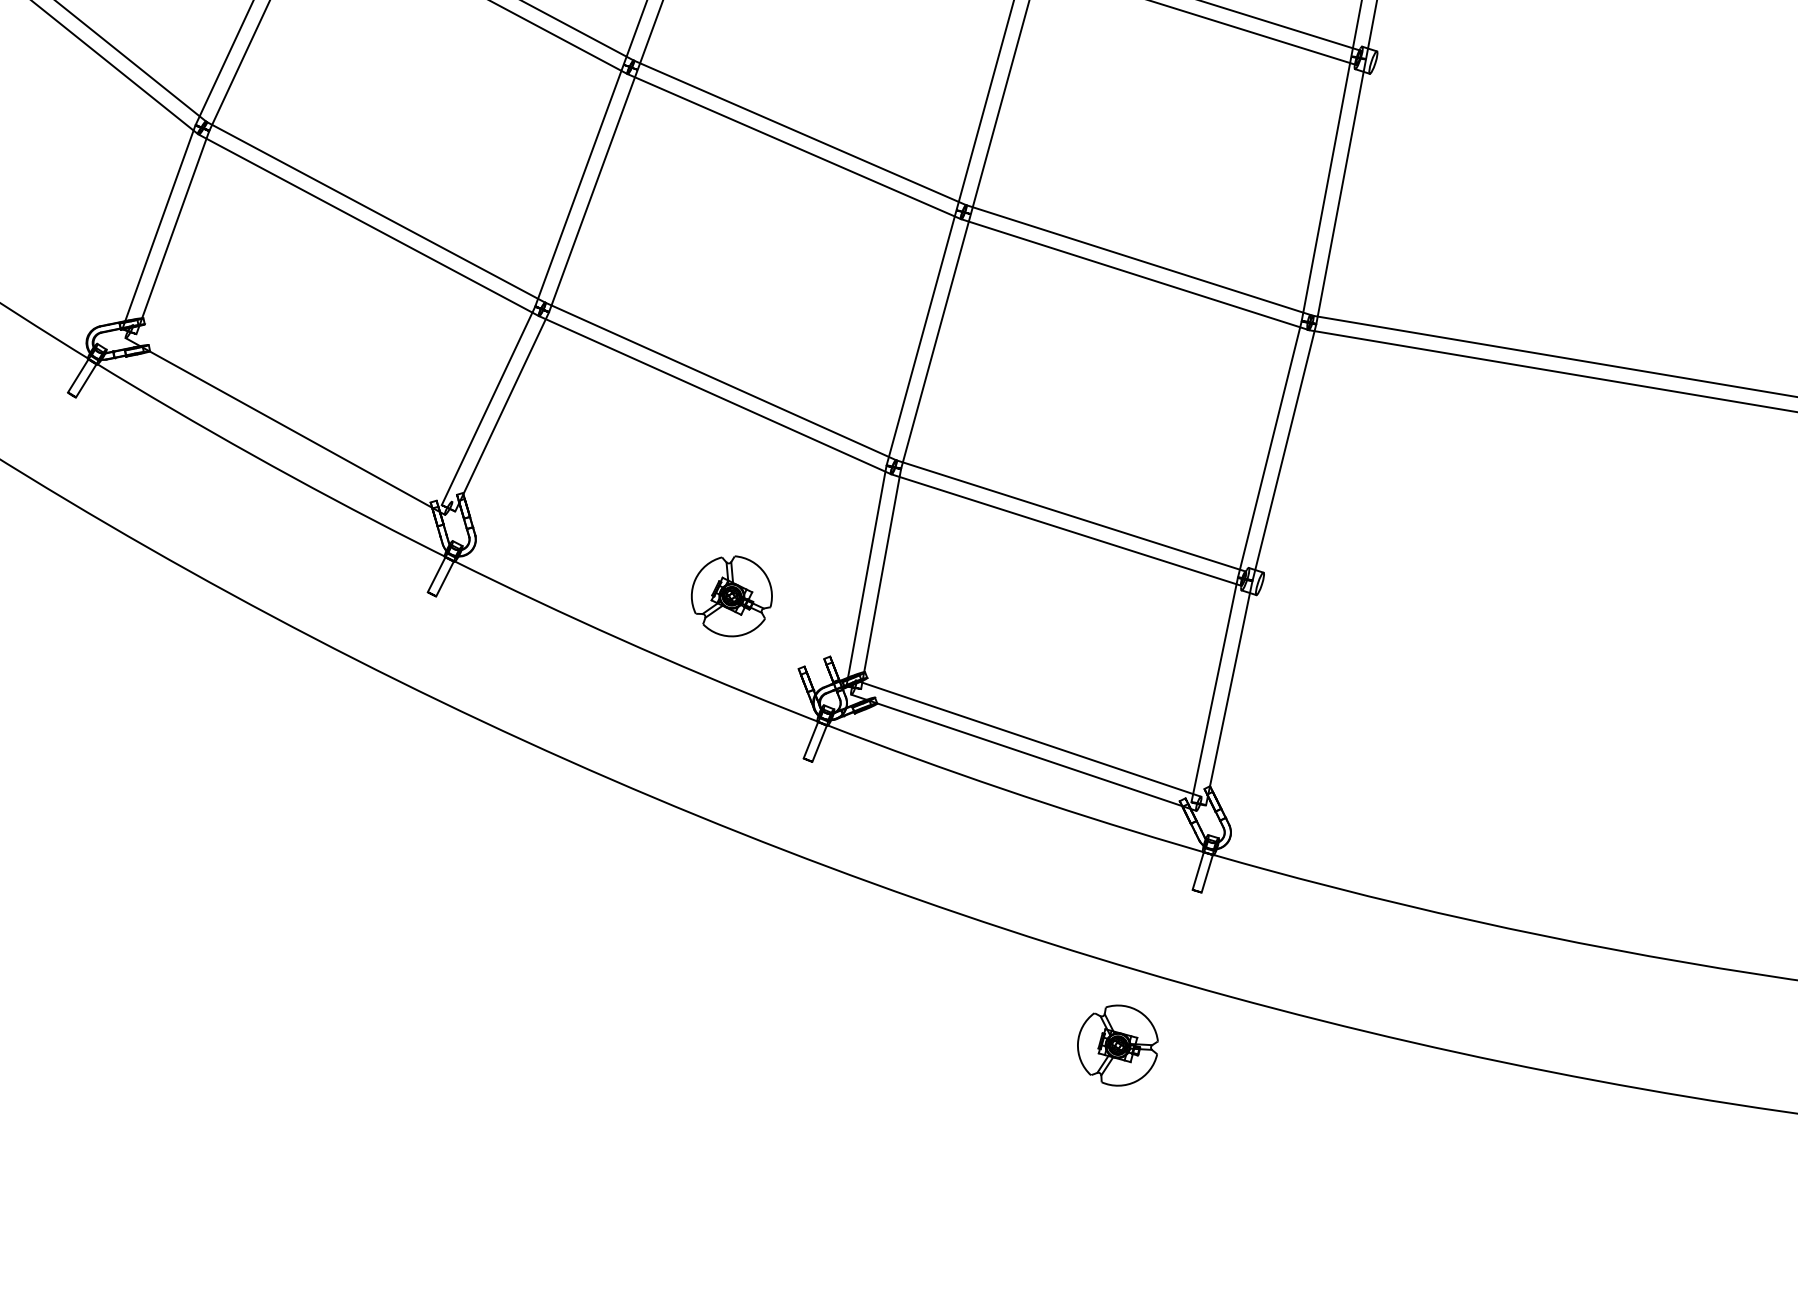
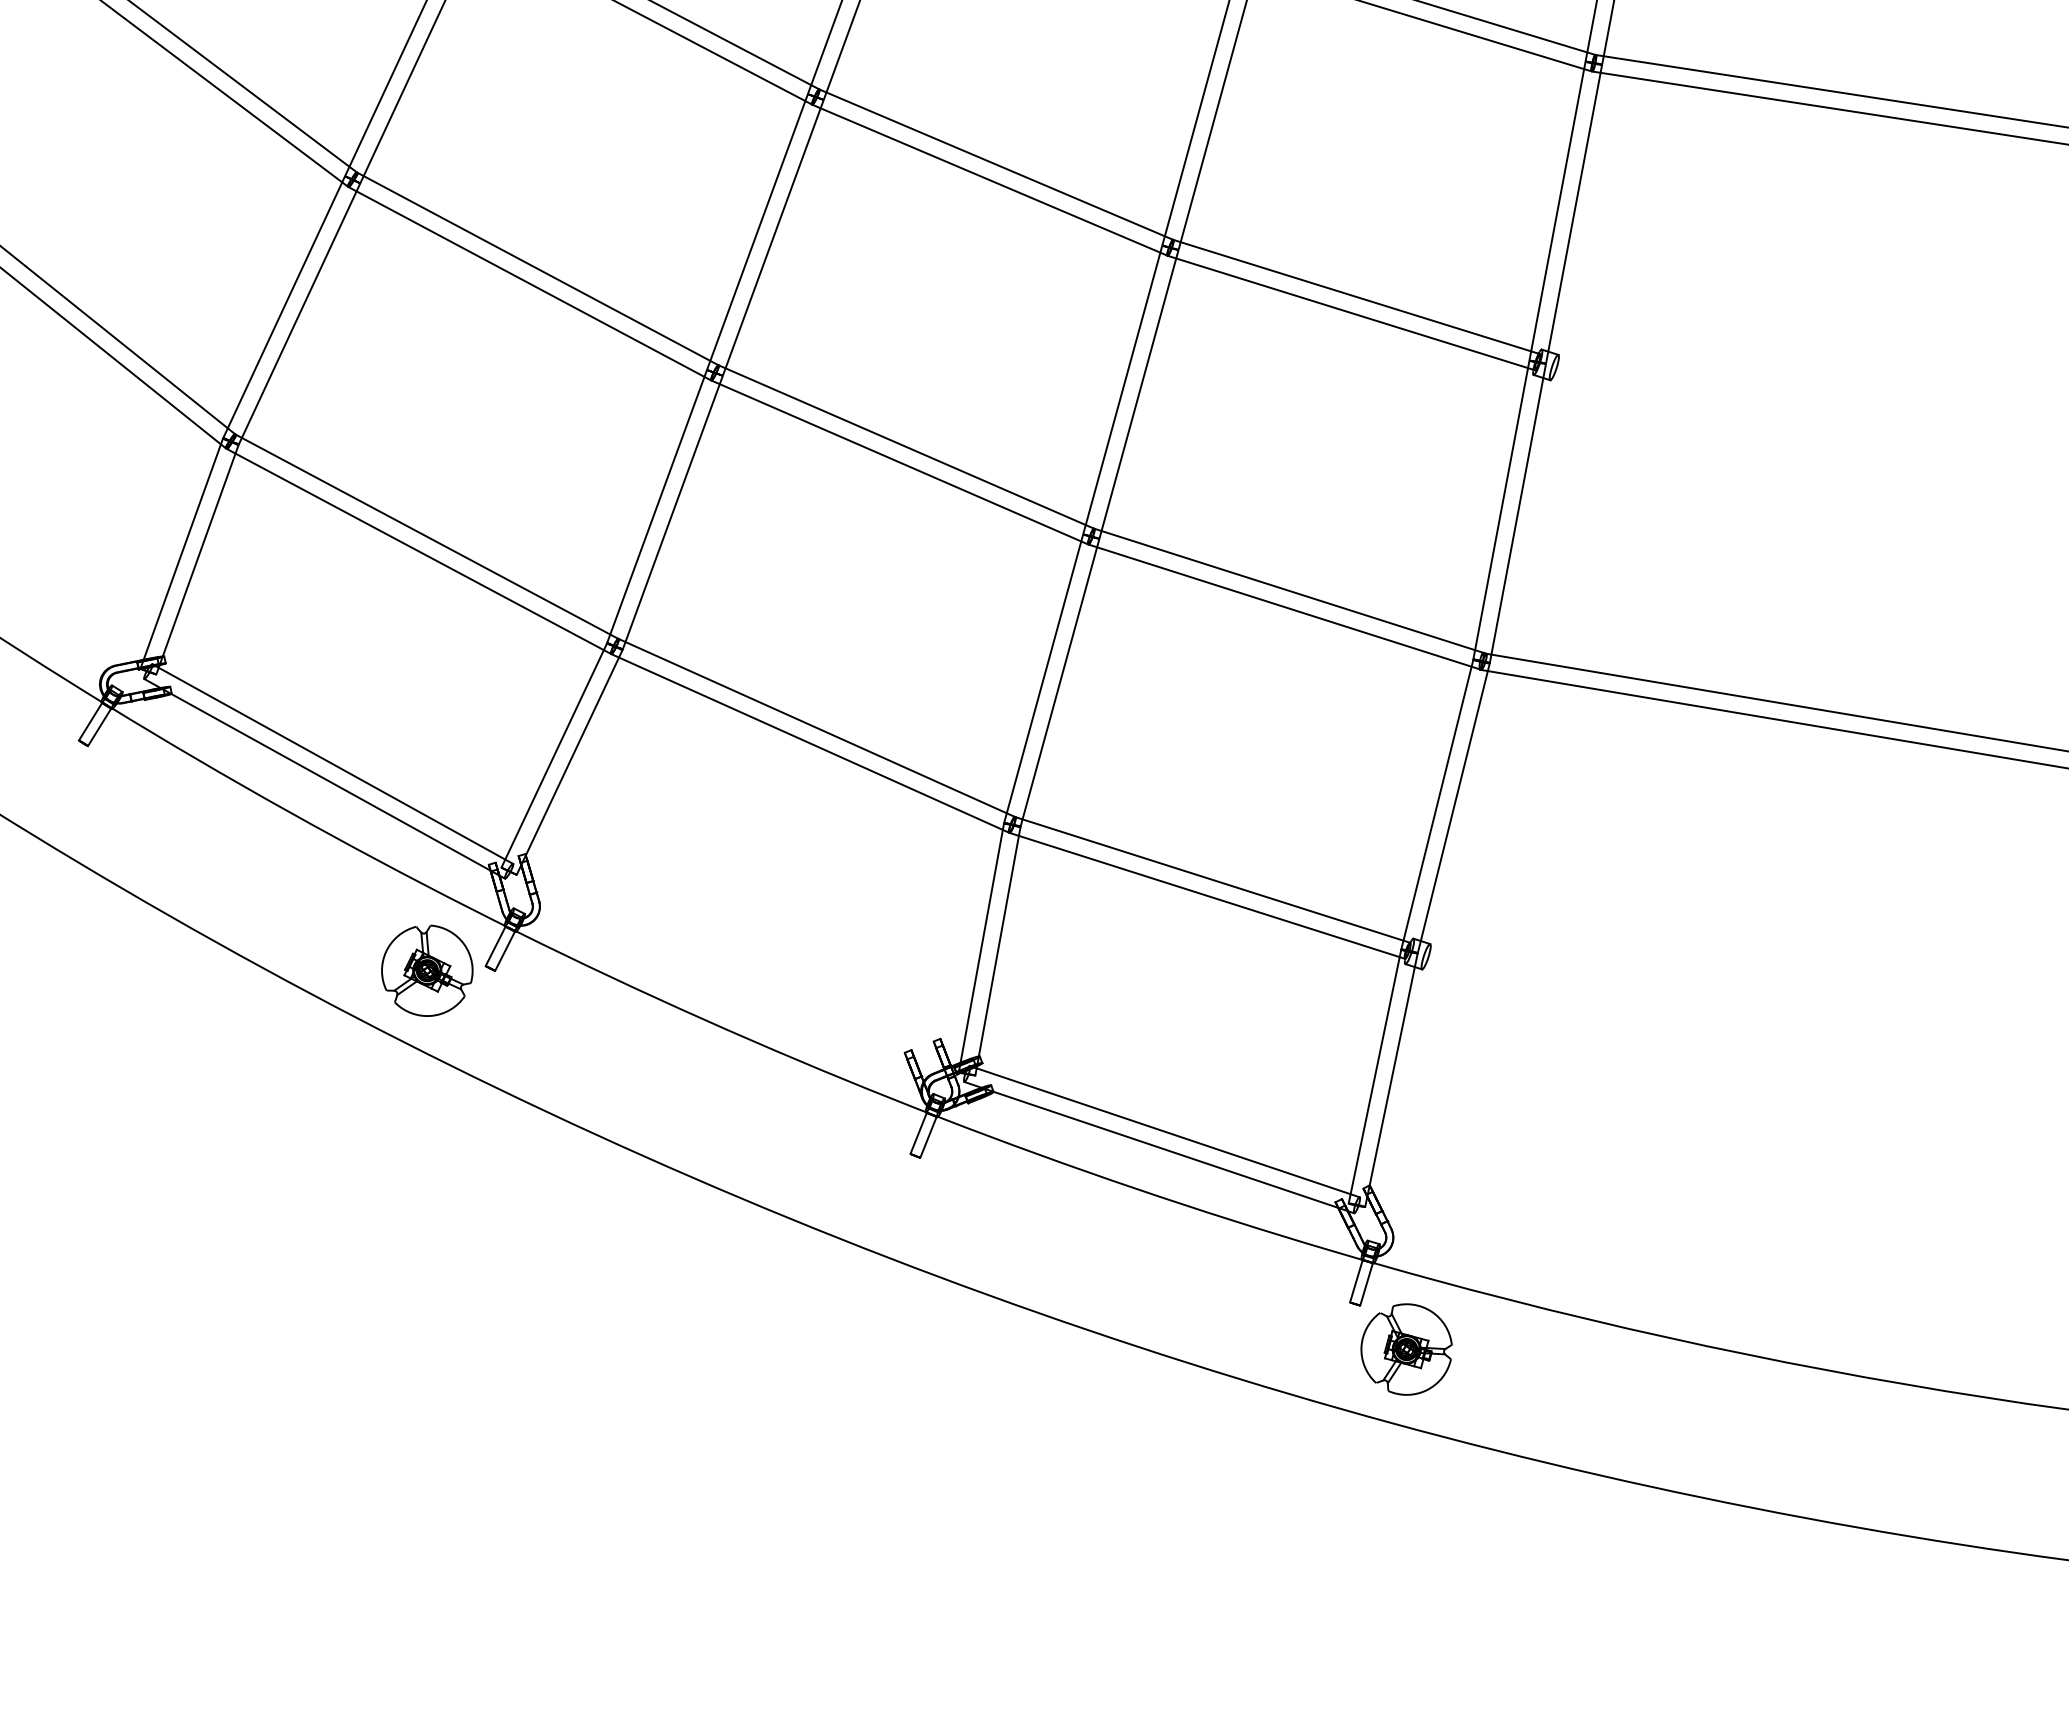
line: (292, 412) -> (332, 763), added
part: (732, 596) -> (427, 970), moved
part: (1117, 1045) -> (1406, 1349), moved

